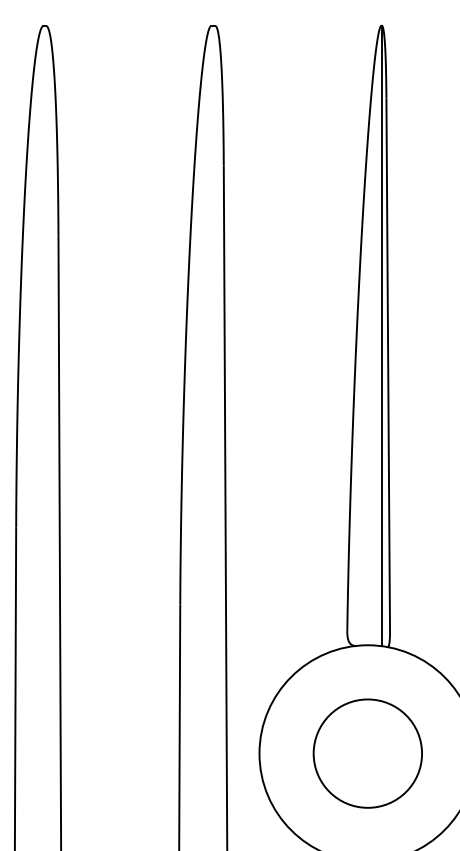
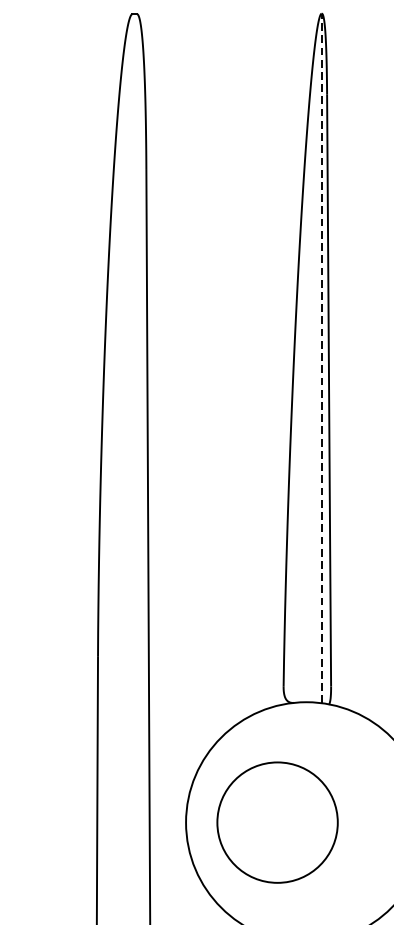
line: (381, 335) -> (321, 358), solid -> dashed
circle: (367, 753) -> (277, 822), moved

